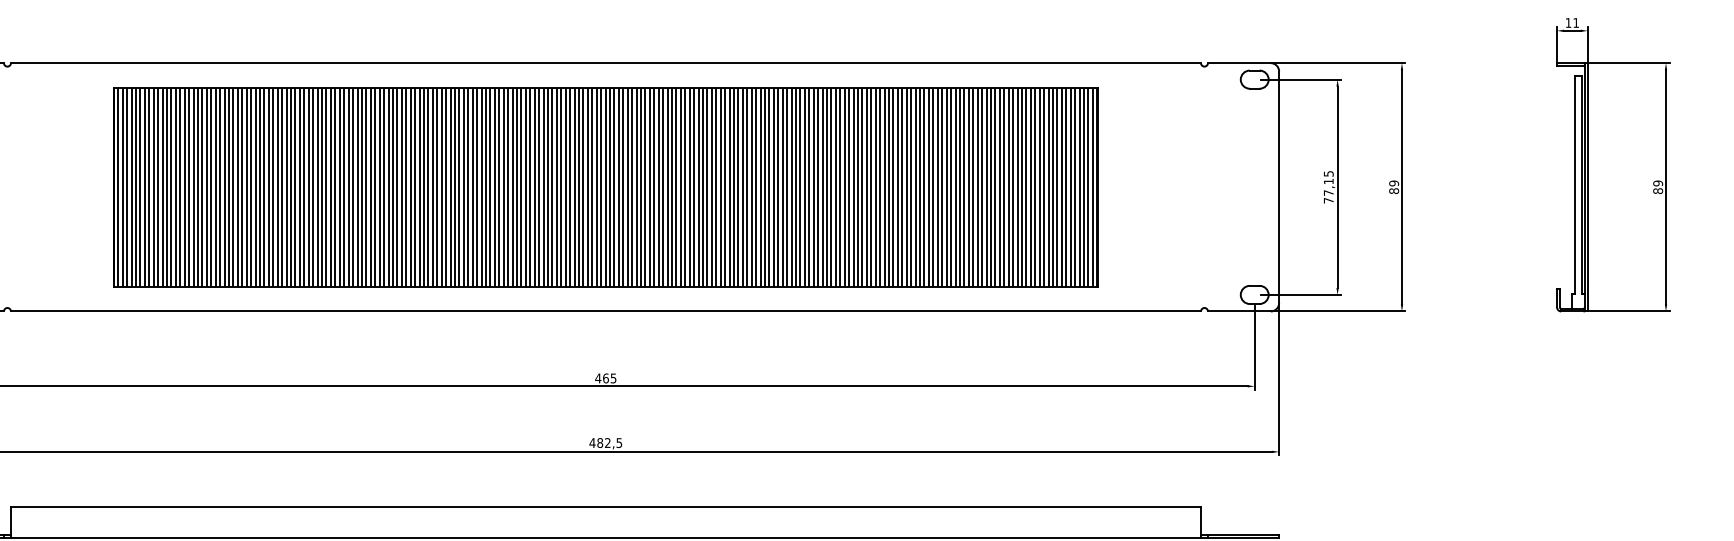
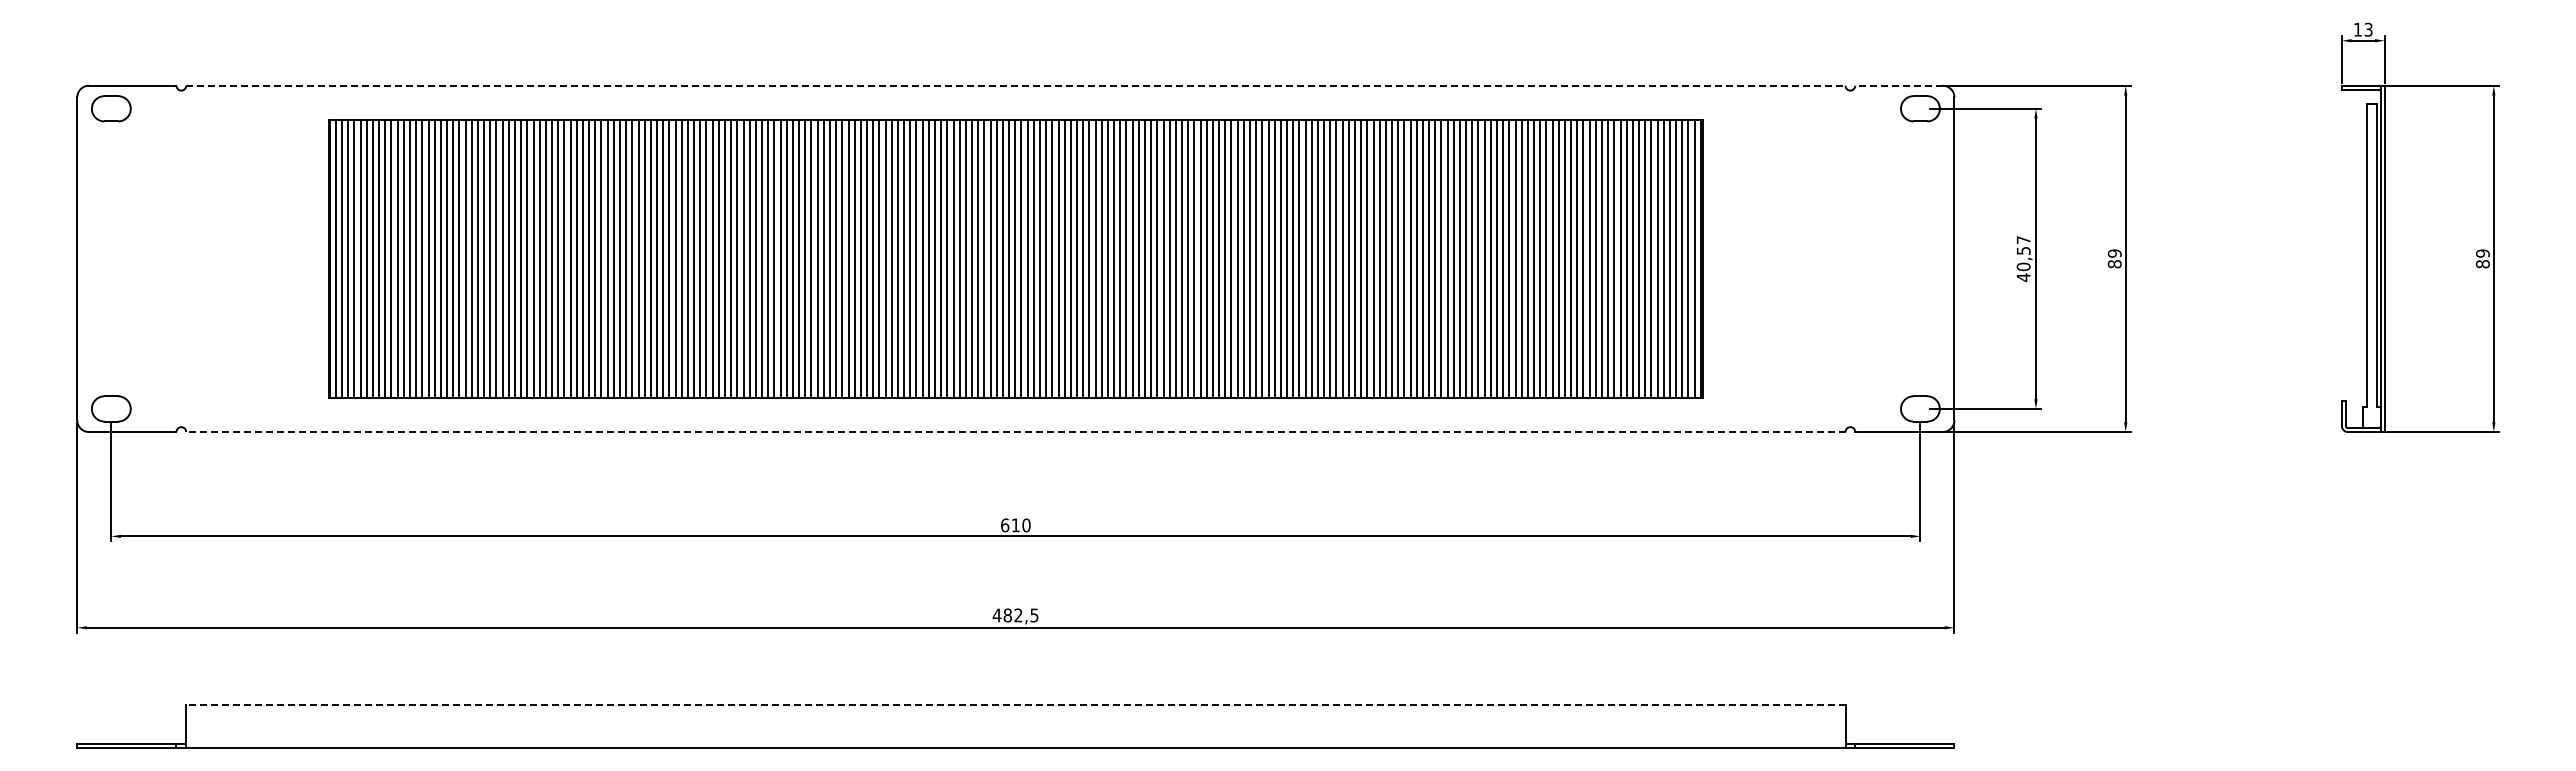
text: (1576, 22) -> (2368, 29), 11 -> 13
line: (605, 62) -> (1015, 85), solid -> dashed
line: (1239, 62) -> (1899, 85), solid -> dashed
text: (1328, 187) -> (2023, 259), 77,15 -> 40,57
line: (605, 311) -> (1015, 432), solid -> dashed
text: (605, 378) -> (1015, 525), 465 -> 610
line: (605, 507) -> (1015, 705), solid -> dashed

